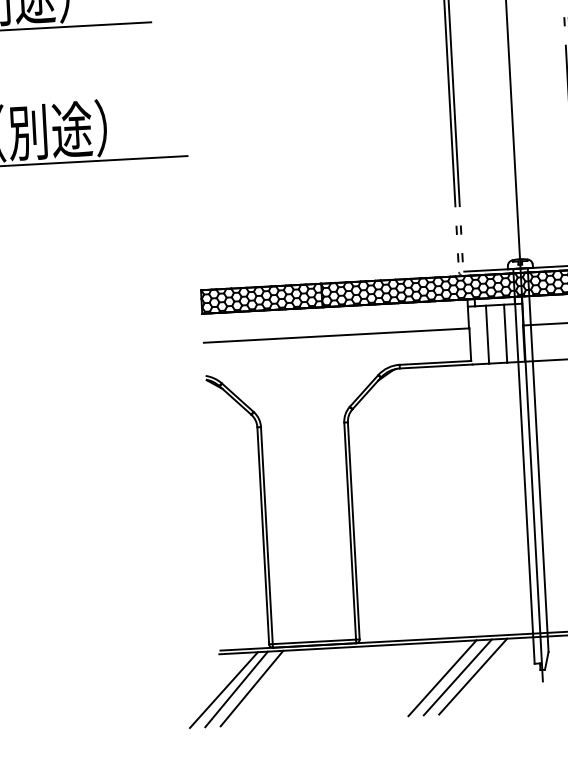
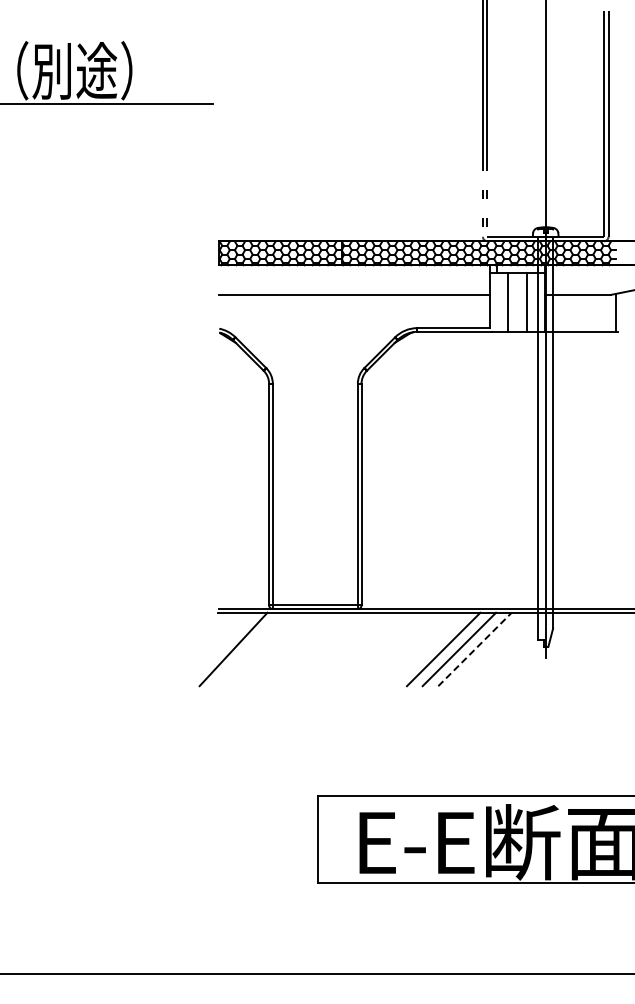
line: (473, 676) -> (475, 649), solid -> dashed
line: (252, 688) -> (249, 649), removed
line: (223, 690) -> (220, 649), removed

